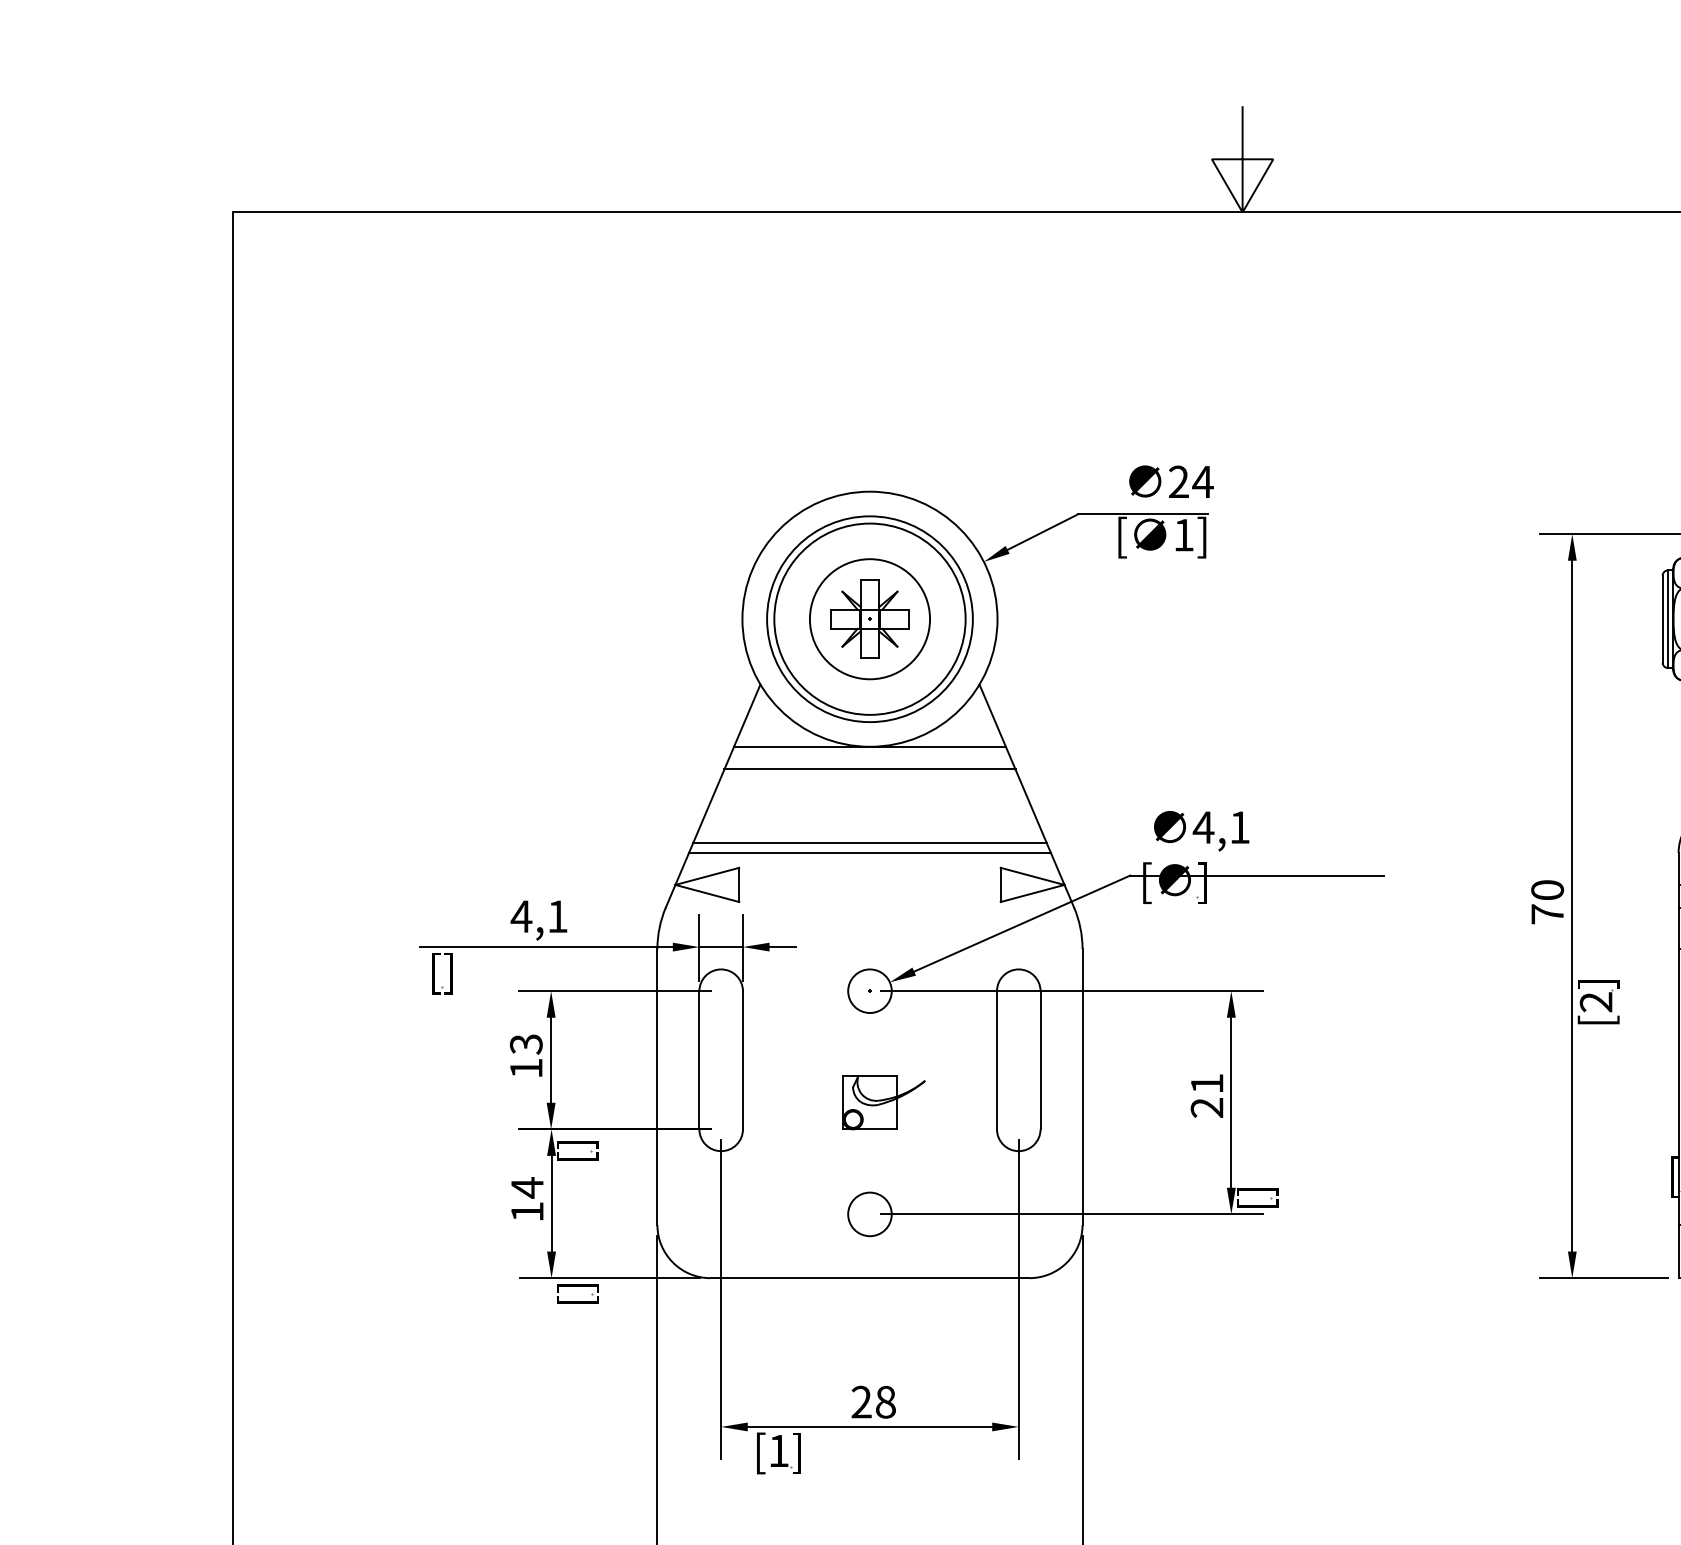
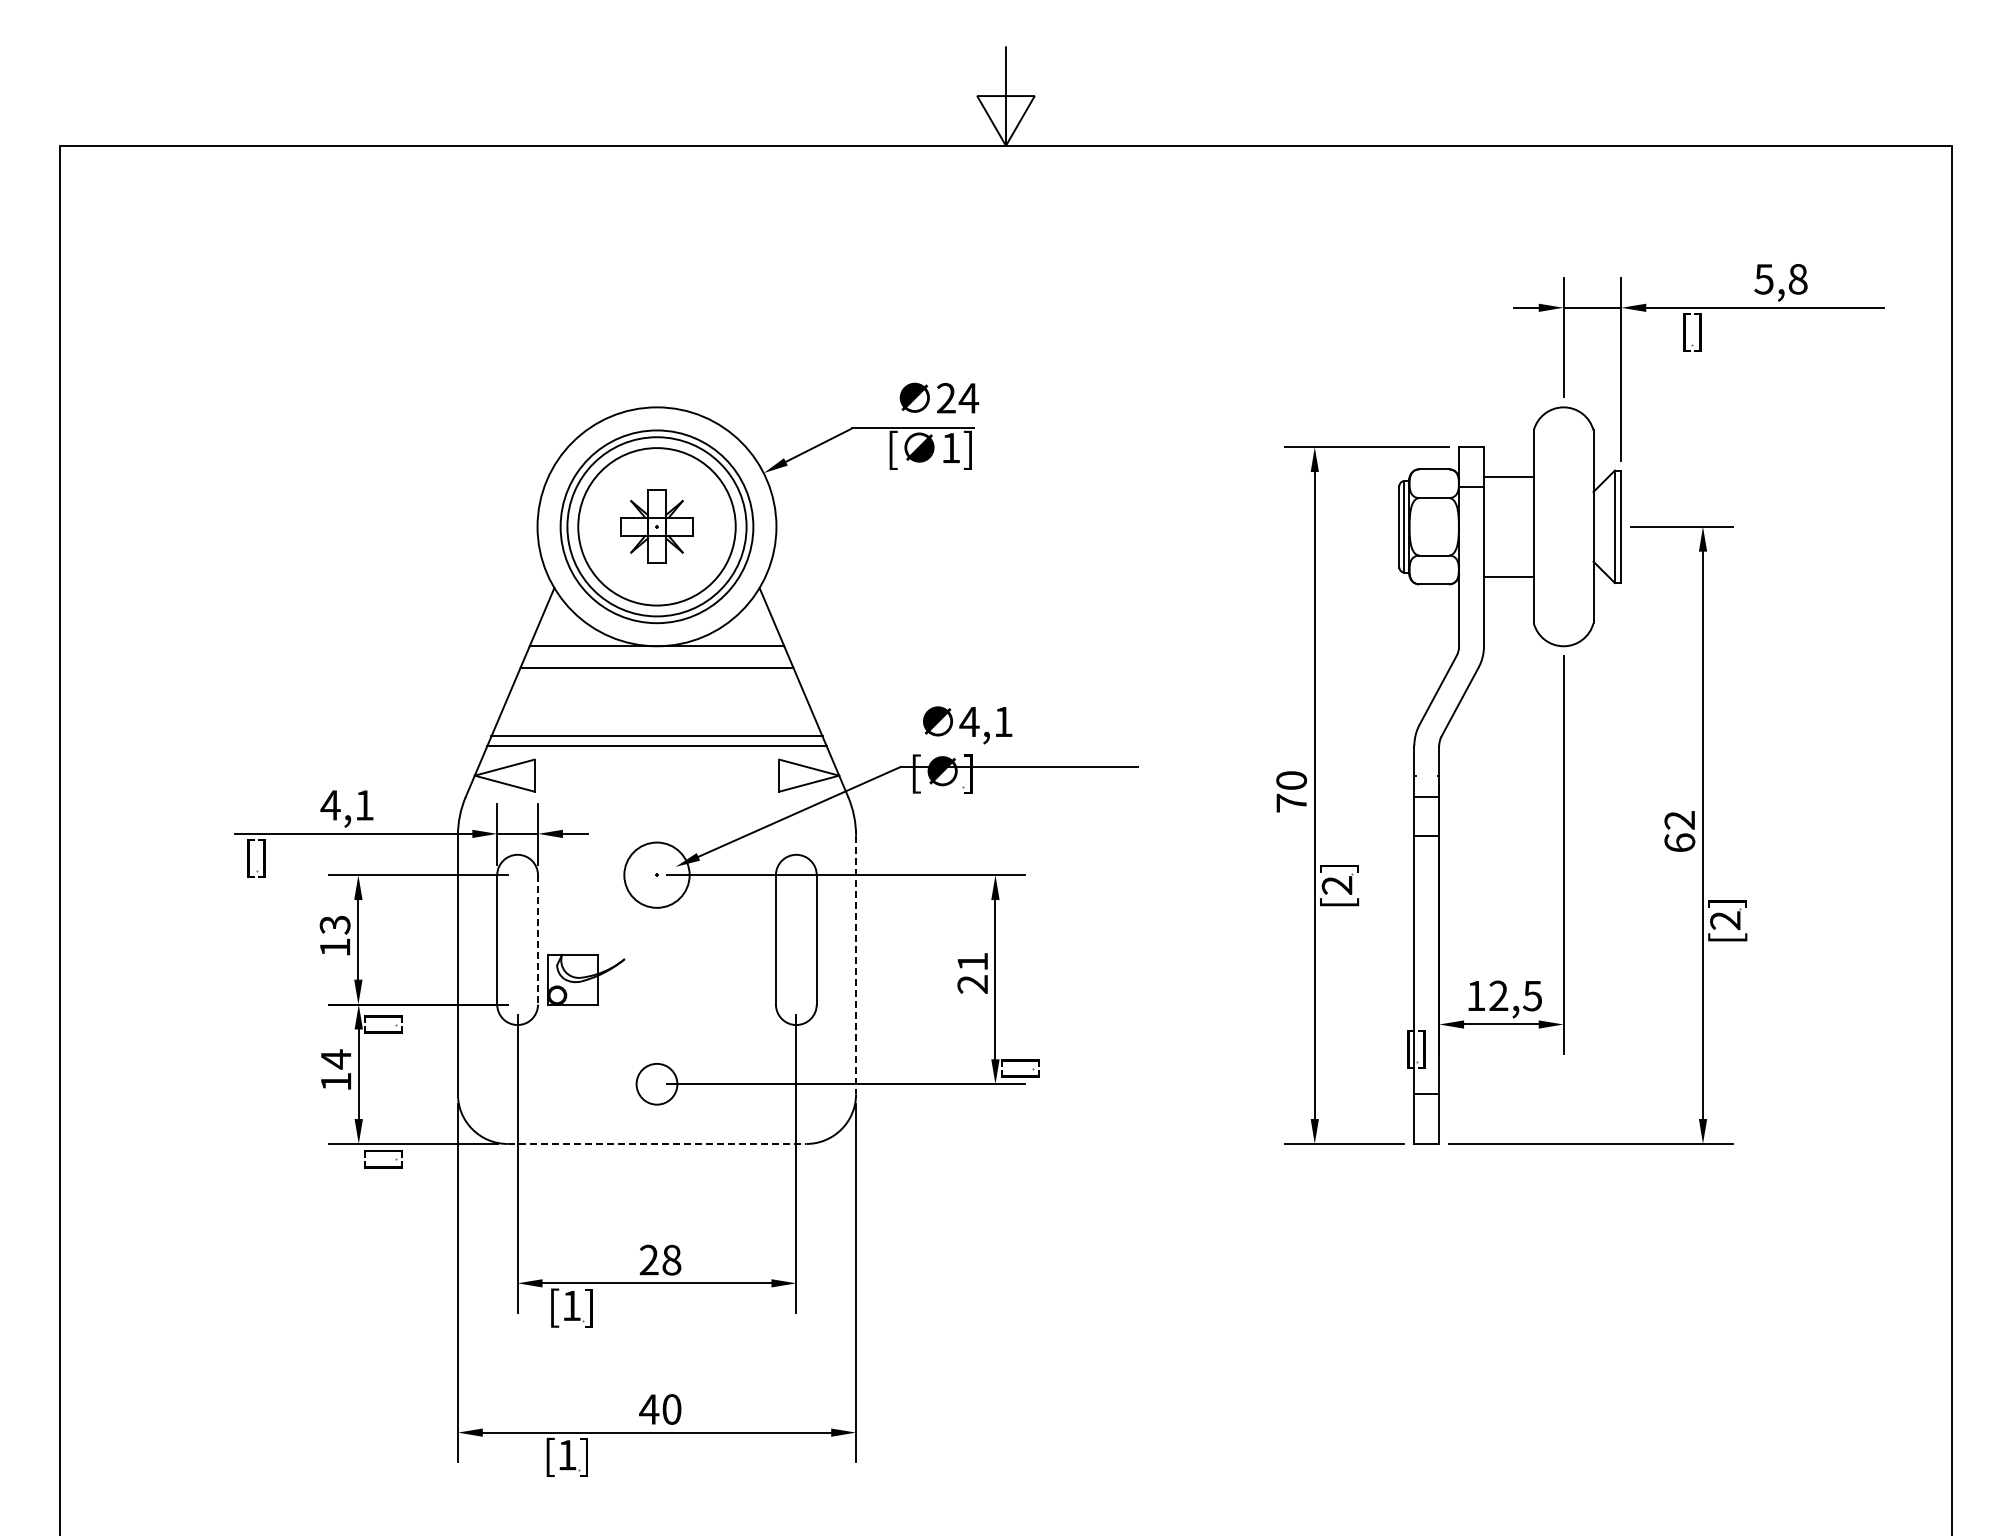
circle: (869, 618) -> (656, 526), size x1.4
circle: (869, 990) -> (656, 874), size x1.6
line: (743, 1059) -> (538, 939), solid -> dashed
line: (1082, 1087) -> (856, 965), solid -> dashed
part: (884, 1102) -> (586, 979), moved
line: (870, 1277) -> (657, 1143), solid -> dashed

